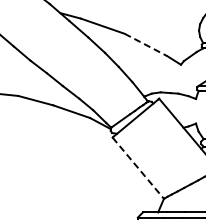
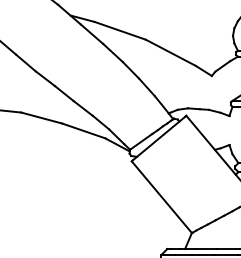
line: (146, 45) -> (171, 53), dashed -> solid
line: (138, 168) -> (162, 197), dashed -> solid

